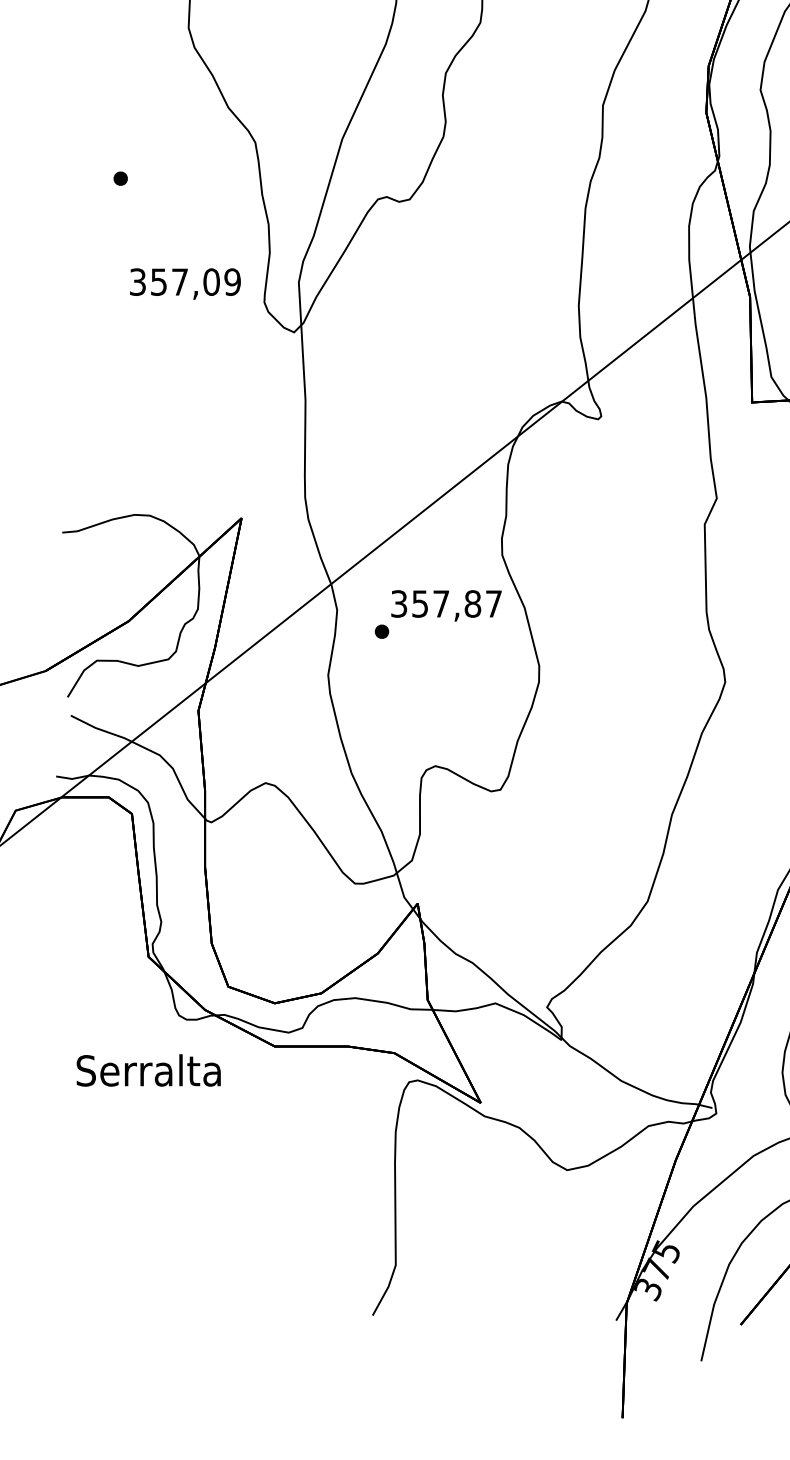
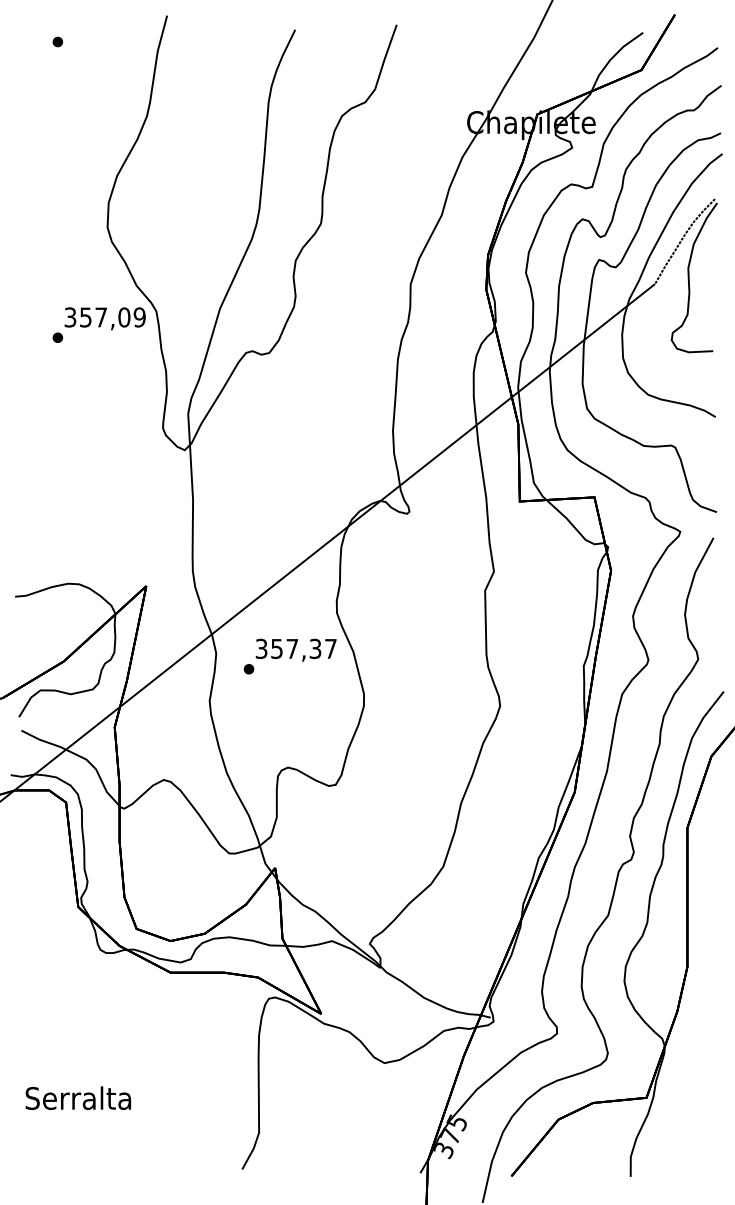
text: (184, 283) -> (104, 318), moved
text: (472, 603) -> (315, 648), 357,87 -> 357,37
text: (148, 1069) -> (78, 1097), moved

